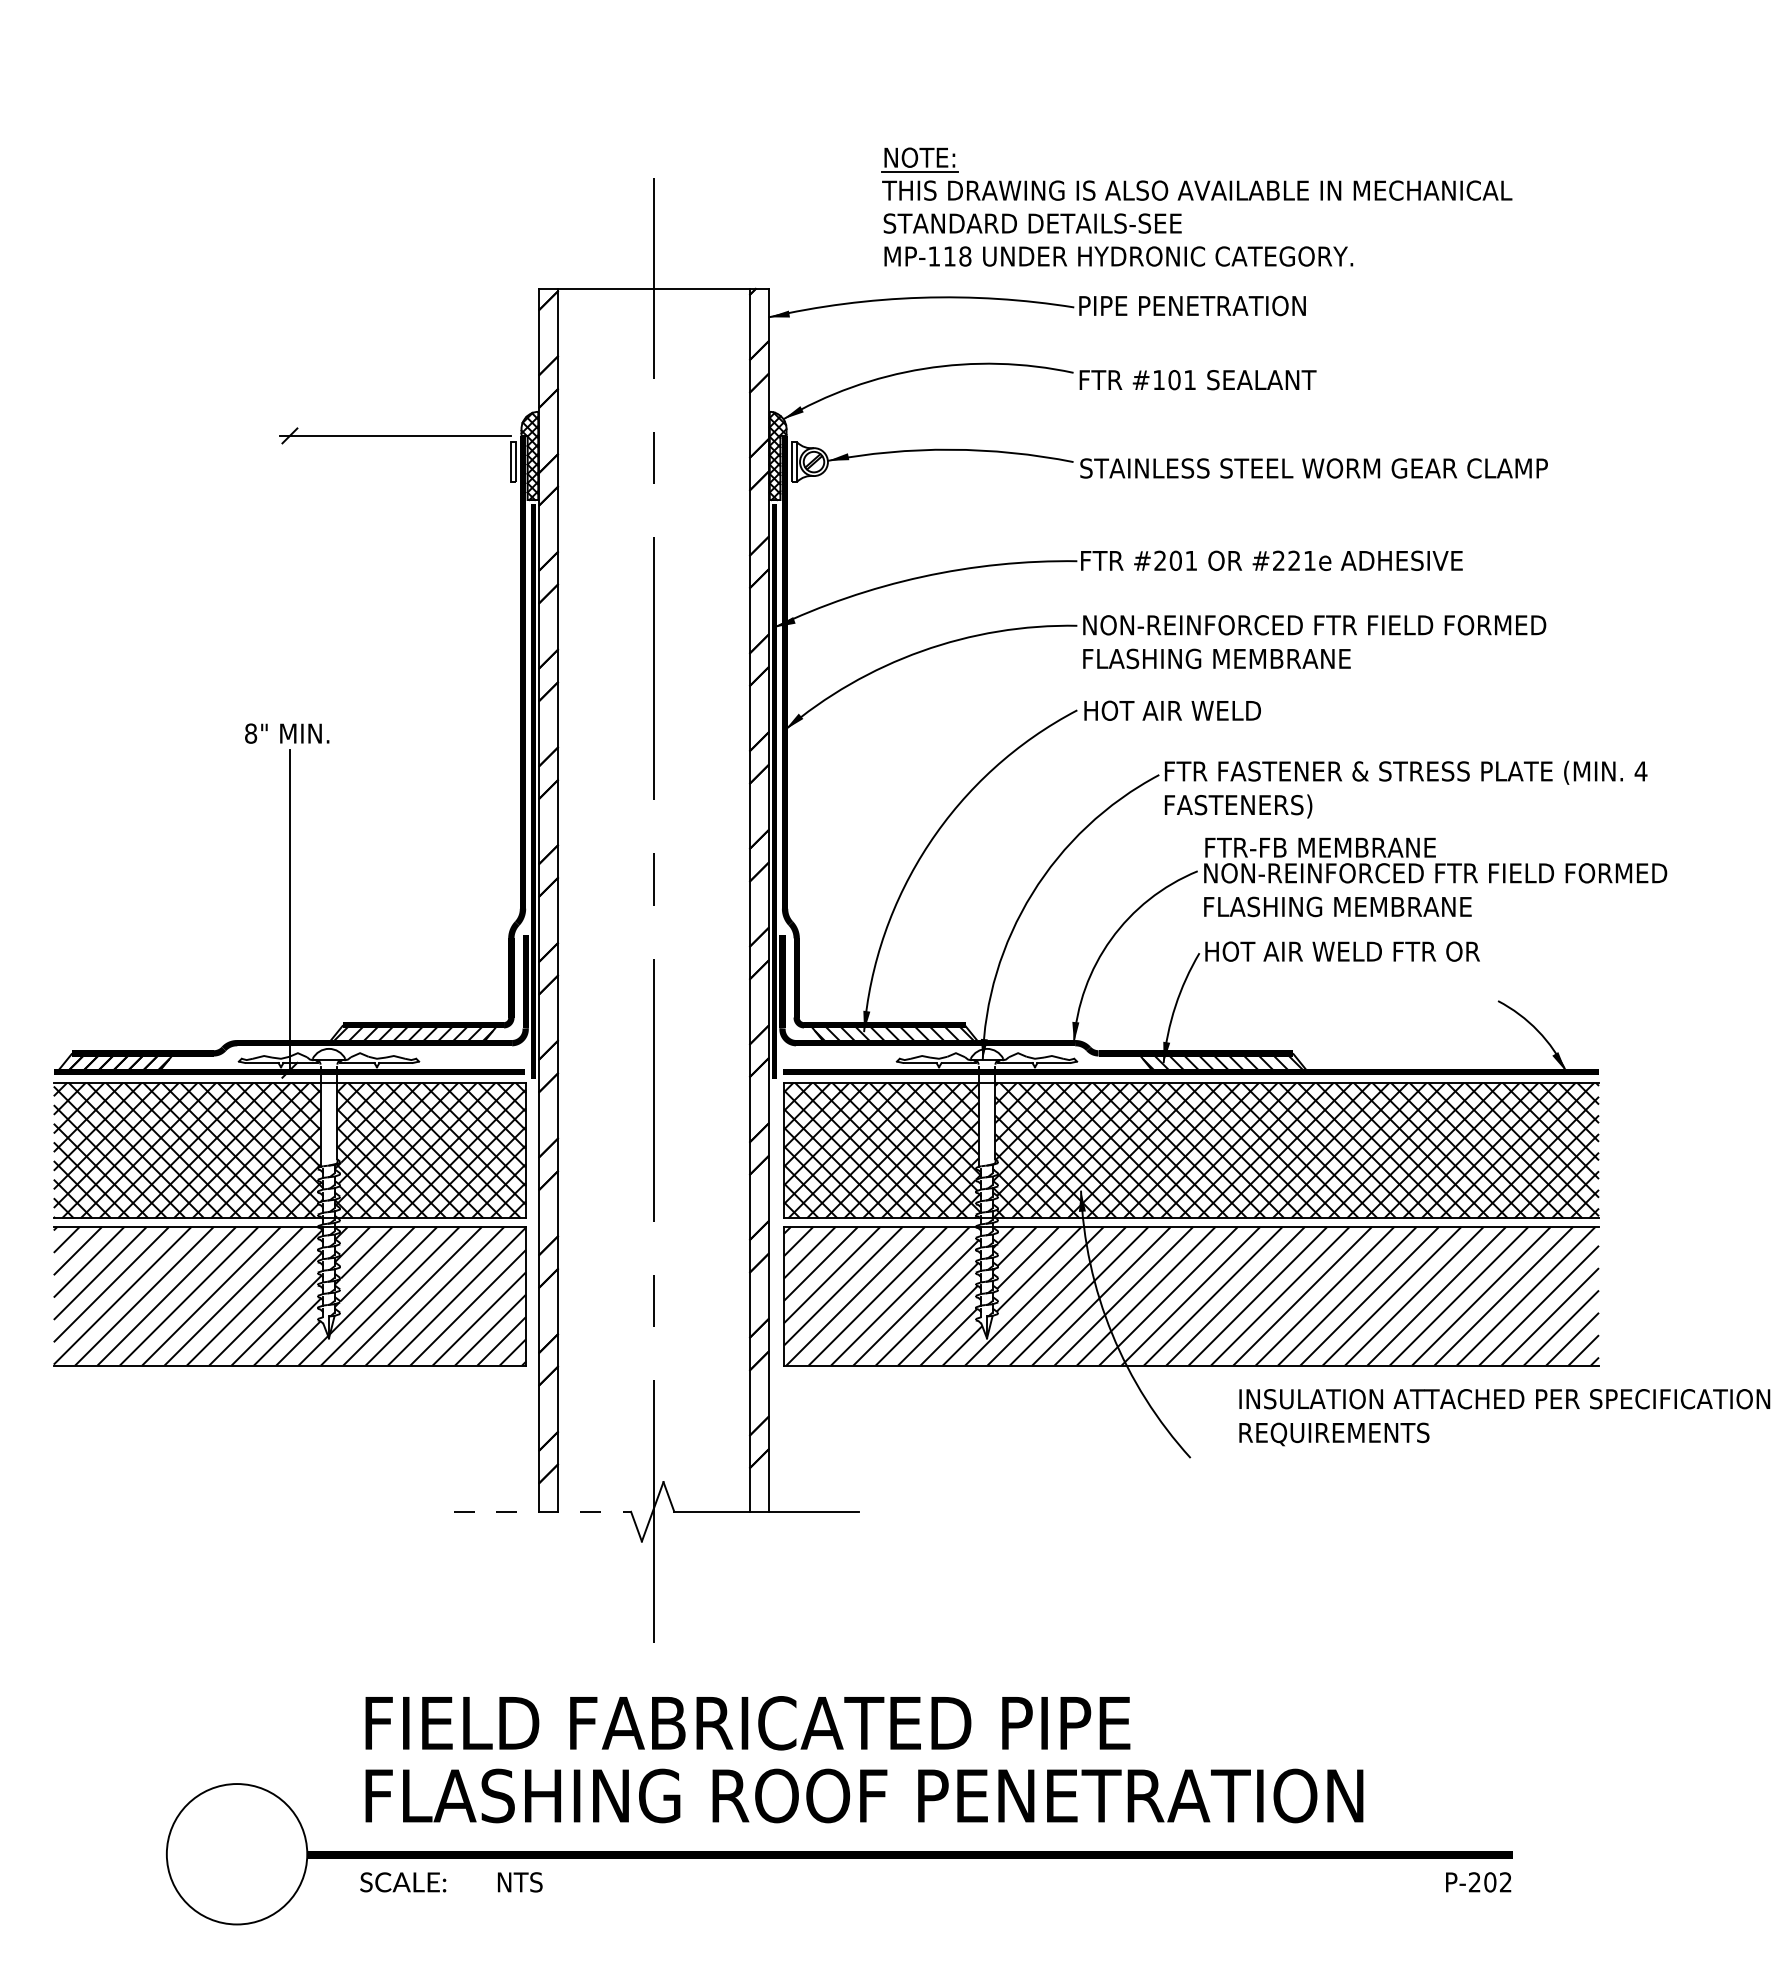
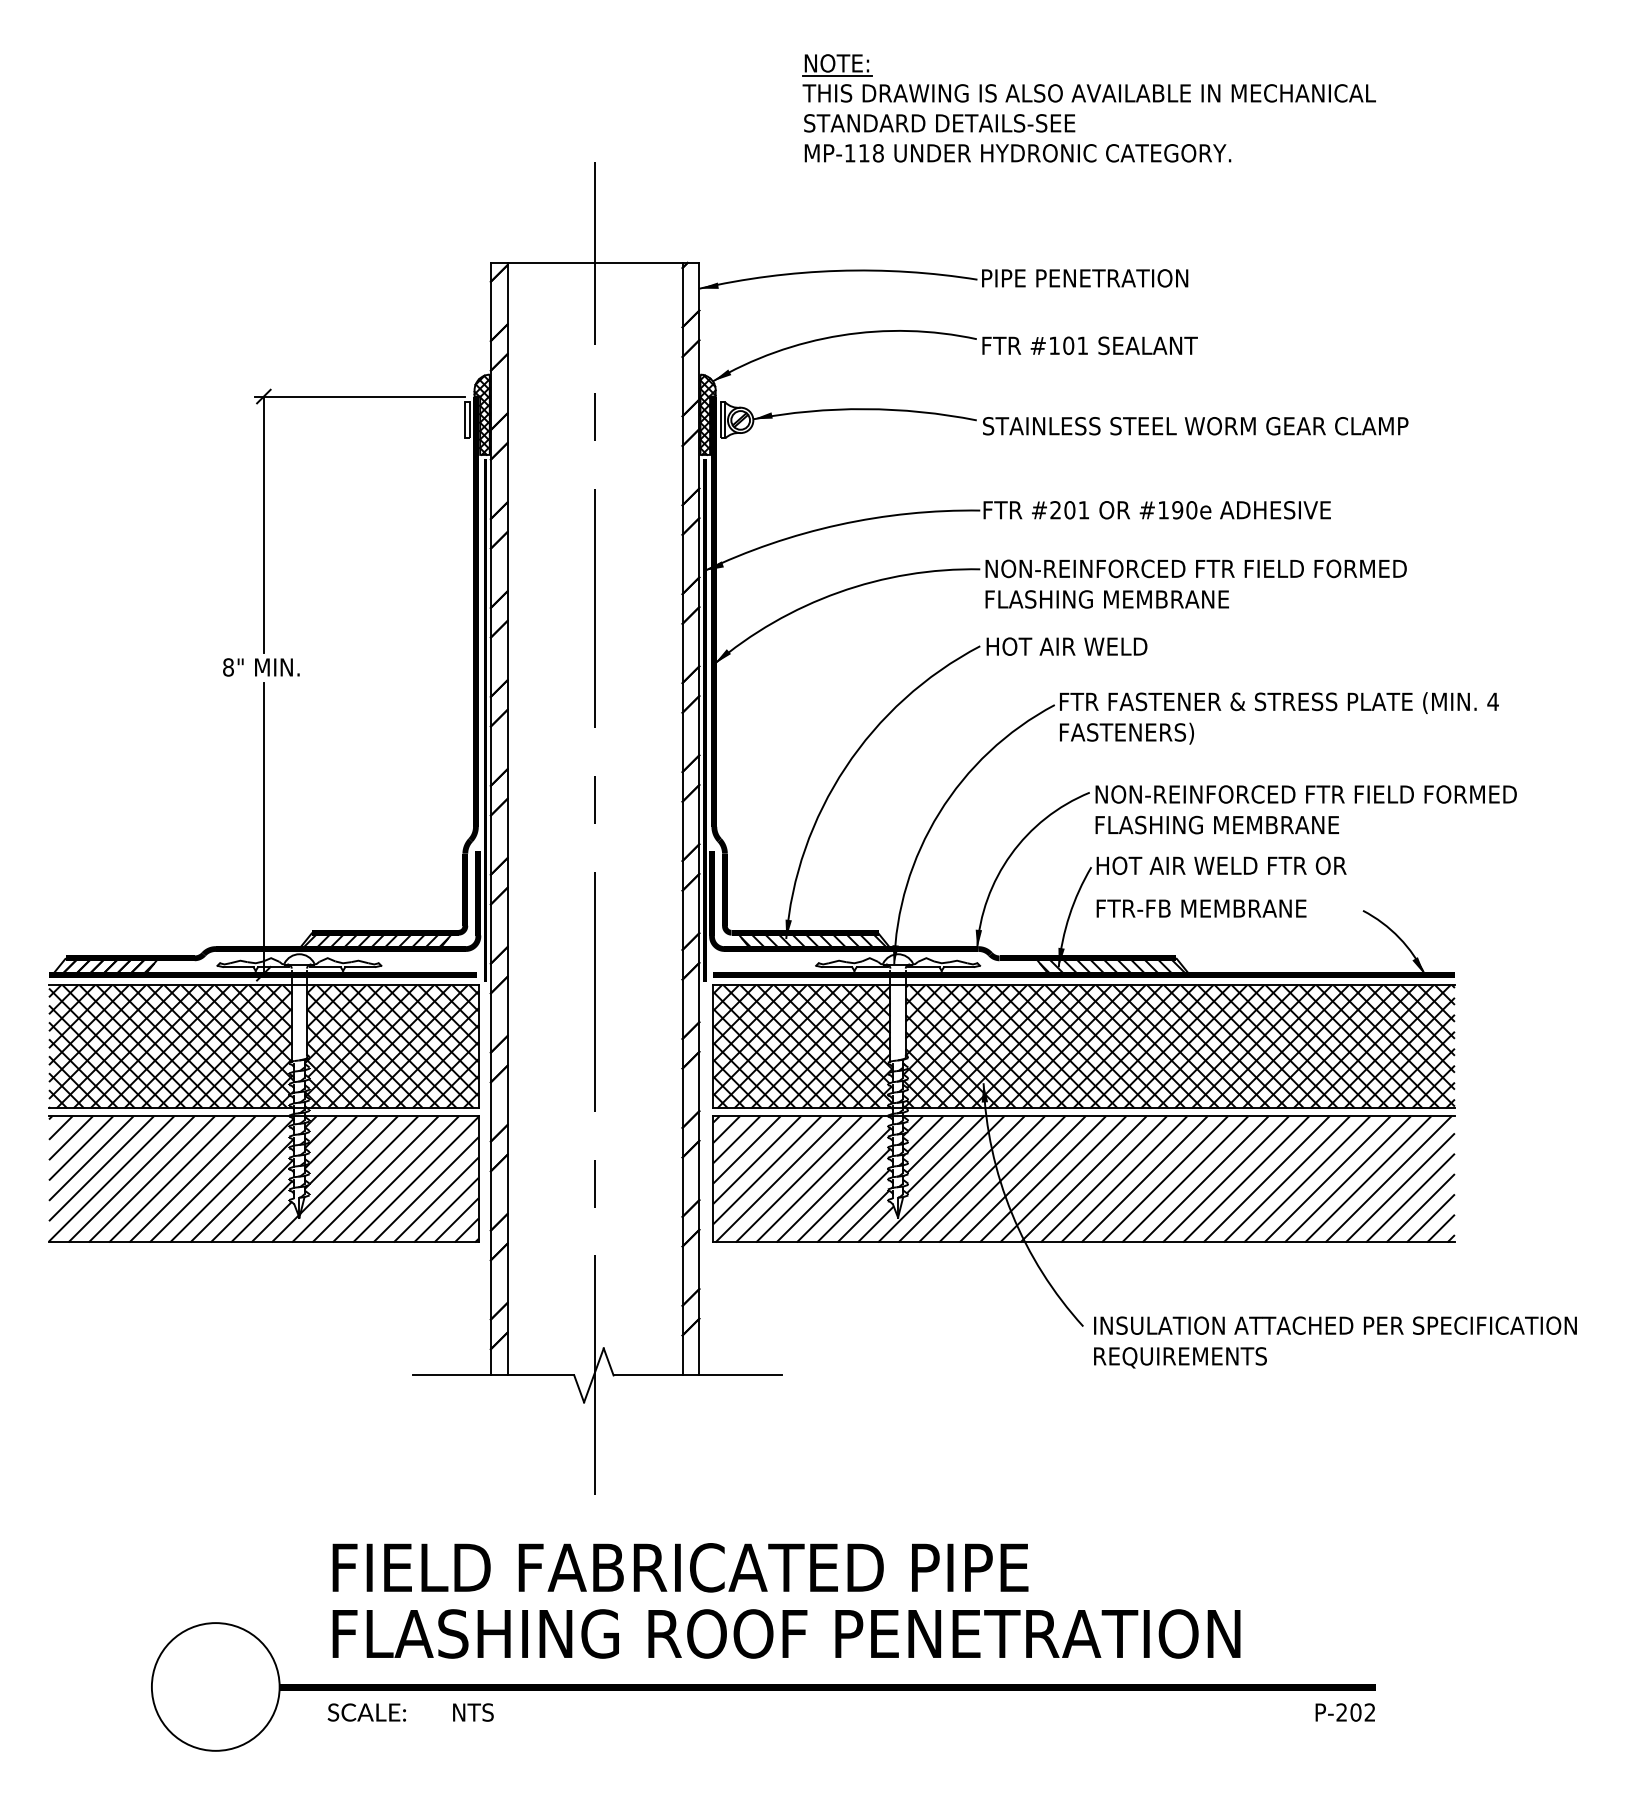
part: (1193, 200) -> (1085, 102), moved
text: (1294, 560) -> (1177, 509), #221e -> #190e
line: (289, 576) -> (263, 524), added
text: (1320, 847) -> (1201, 908), moved
text: (1504, 1417) -> (1335, 1342), moved
line: (542, 1511) -> (493, 1375), dashed -> solid

